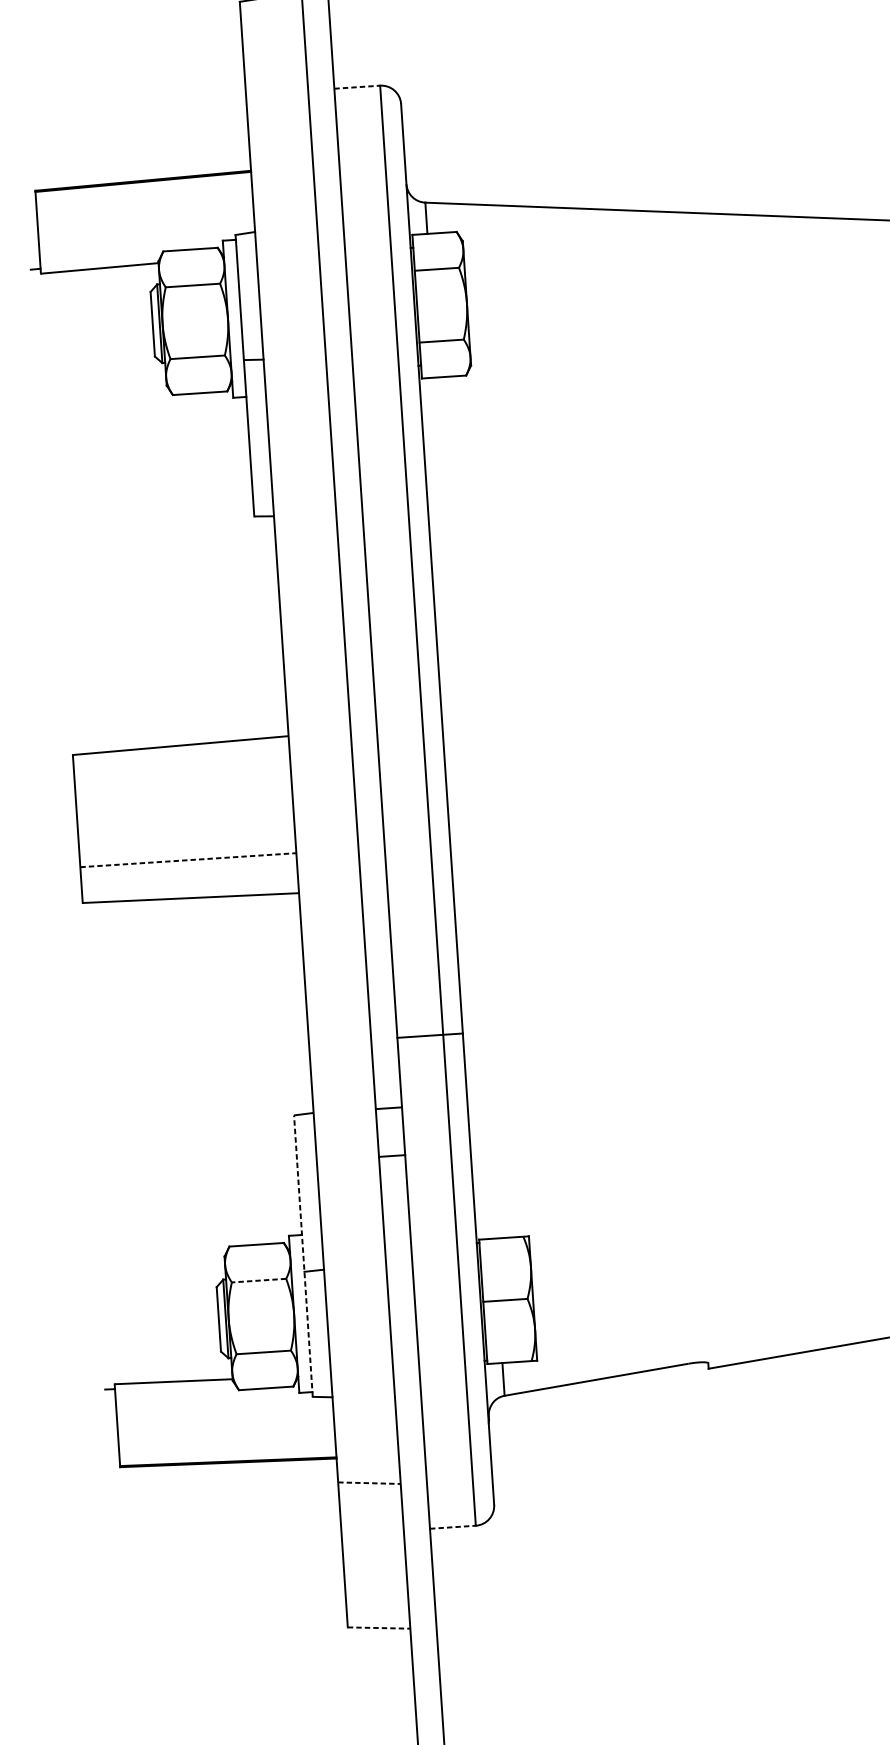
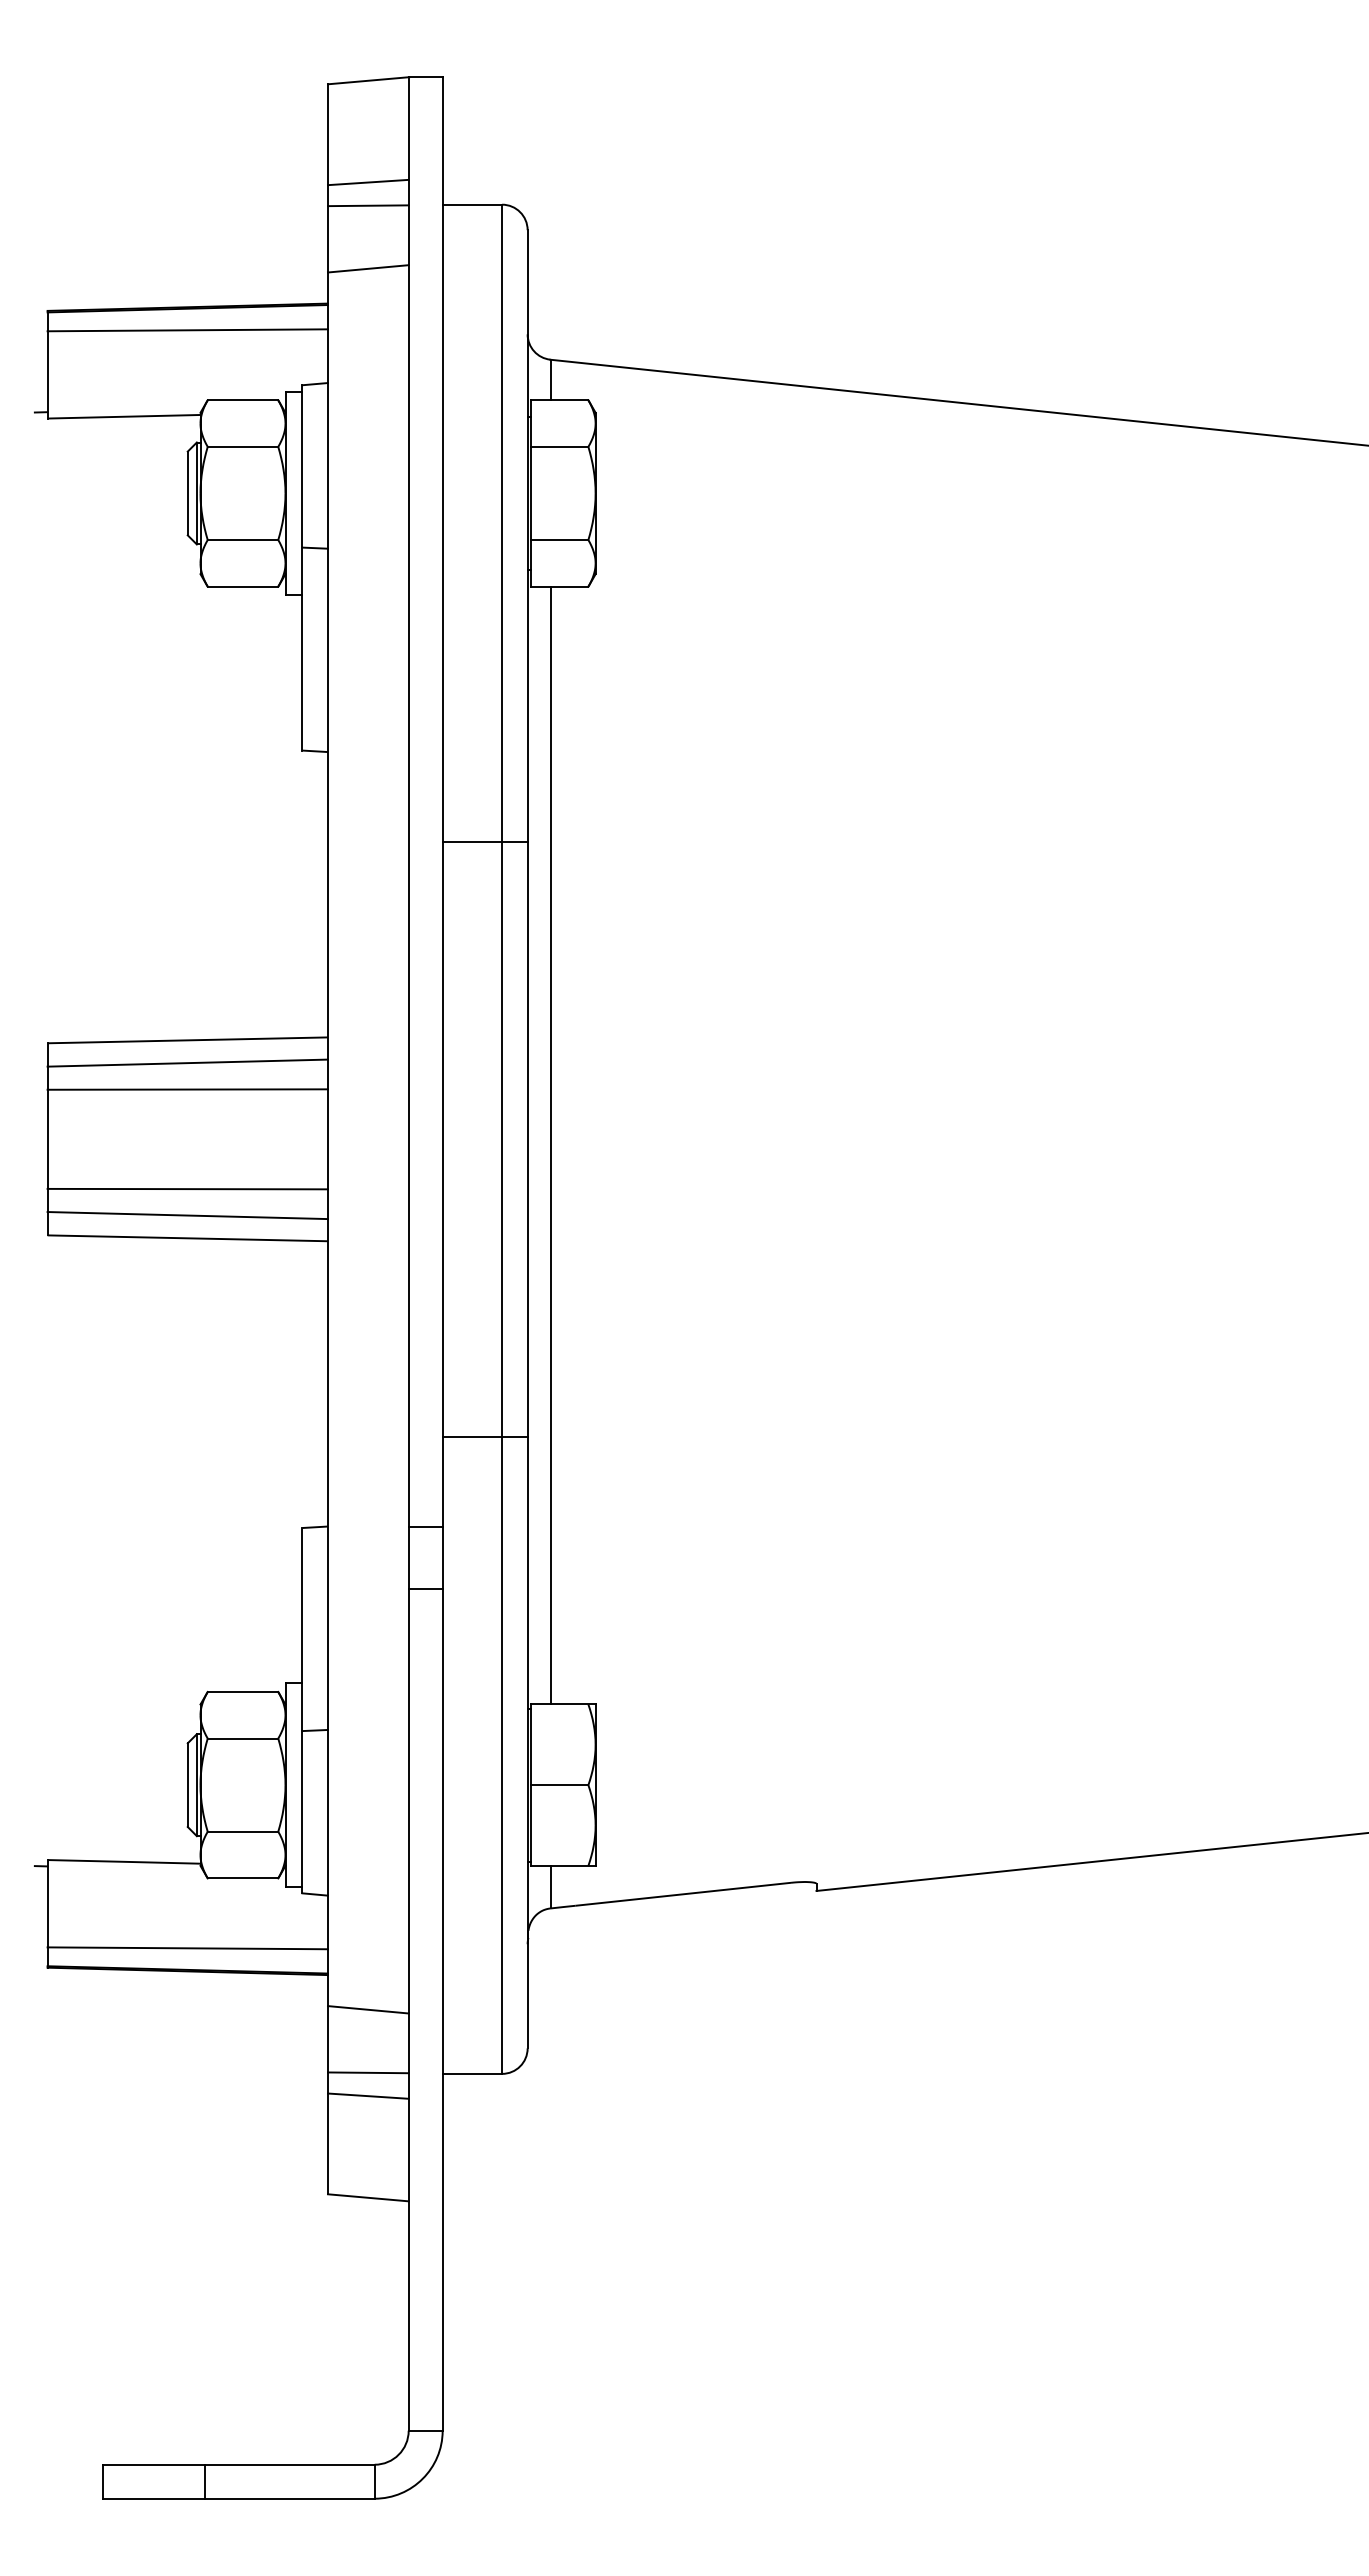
line: (275, 75) -> (367, 182), added
line: (357, 87) -> (472, 204), dashed -> solid
line: (276, 93) -> (367, 205), added
line: (279, 141) -> (367, 268), added
line: (144, 198) -> (187, 330), added
line: (399, 577) -> (484, 841), added
line: (181, 762) -> (187, 1062), added
line: (183, 783) -> (187, 1089), added
line: (465, 808) -> (550, 1145), added
line: (188, 860) -> (188, 1189), dashed -> solid
line: (189, 880) -> (187, 1215), added
line: (303, 1255) -> (302, 1710), dashed -> solid
line: (258, 1280) -> (242, 1738), dashed -> solid
line: (227, 1445) -> (187, 1948), added
line: (369, 1482) -> (368, 2009), dashed -> solid
line: (452, 1526) -> (472, 2073), dashed -> solid
line: (372, 1531) -> (367, 2072), added
line: (373, 1549) -> (367, 2095), added
line: (379, 1627) -> (368, 2197), dashed -> solid

